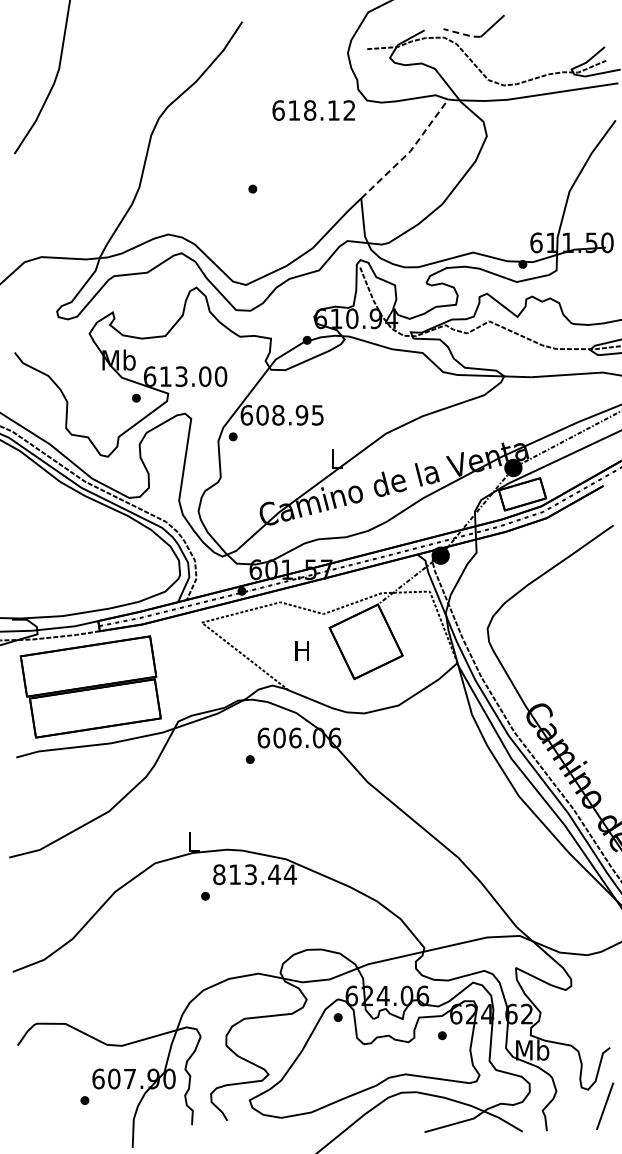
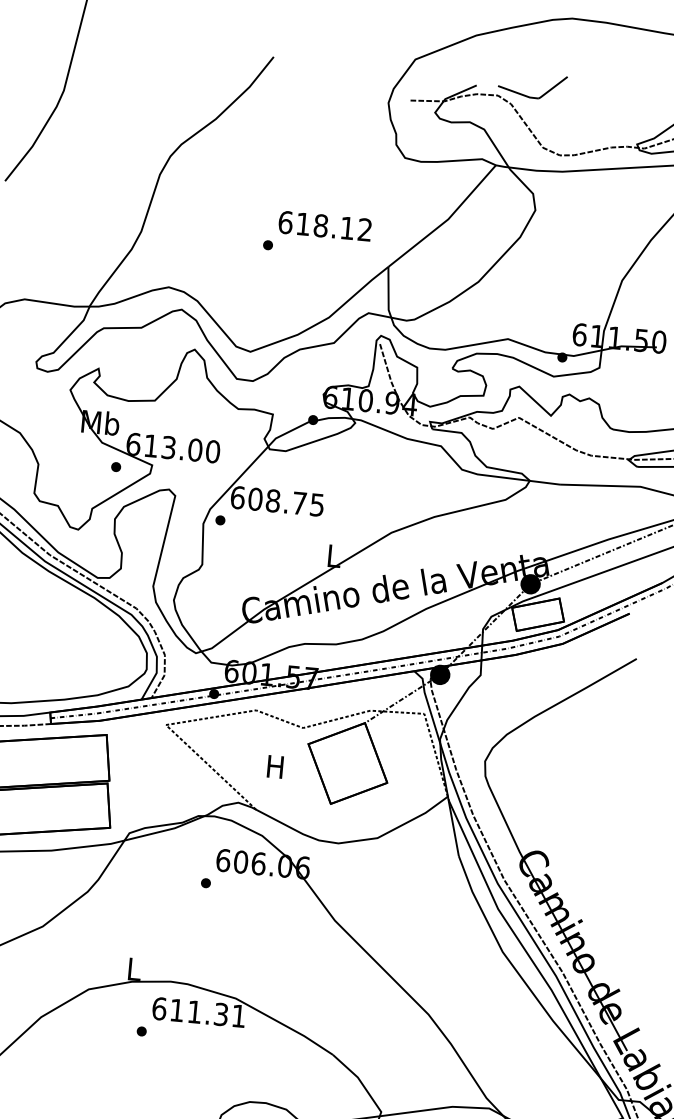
line: (462, 33) -> (518, 92), dashed -> solid
text: (313, 110) -> (324, 226), moved
line: (409, 152) -> (447, 220), dashed -> solid
text: (301, 415) -> (299, 503), 608.95 -> 608.75
text: (254, 874) -> (198, 1012), 813.44 -> 611.31

